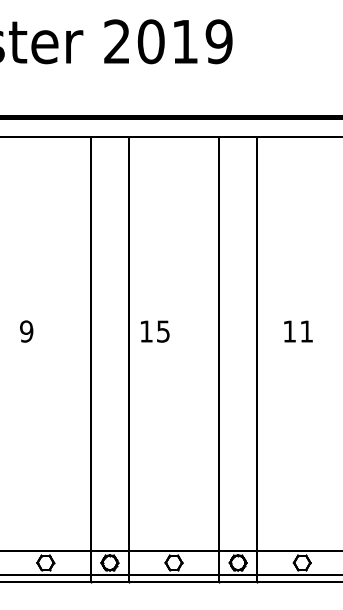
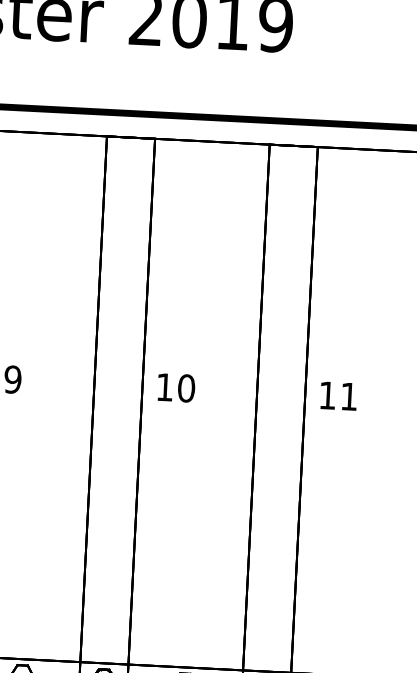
text: (163, 331) -> (186, 388), 15 -> 10
text: (298, 331) -> (338, 396), moved

